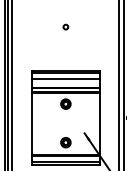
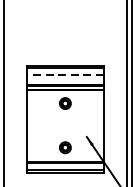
circle: (65, 26) -> (64, 14), removed
line: (65, 79) -> (64, 75), solid -> dashed

